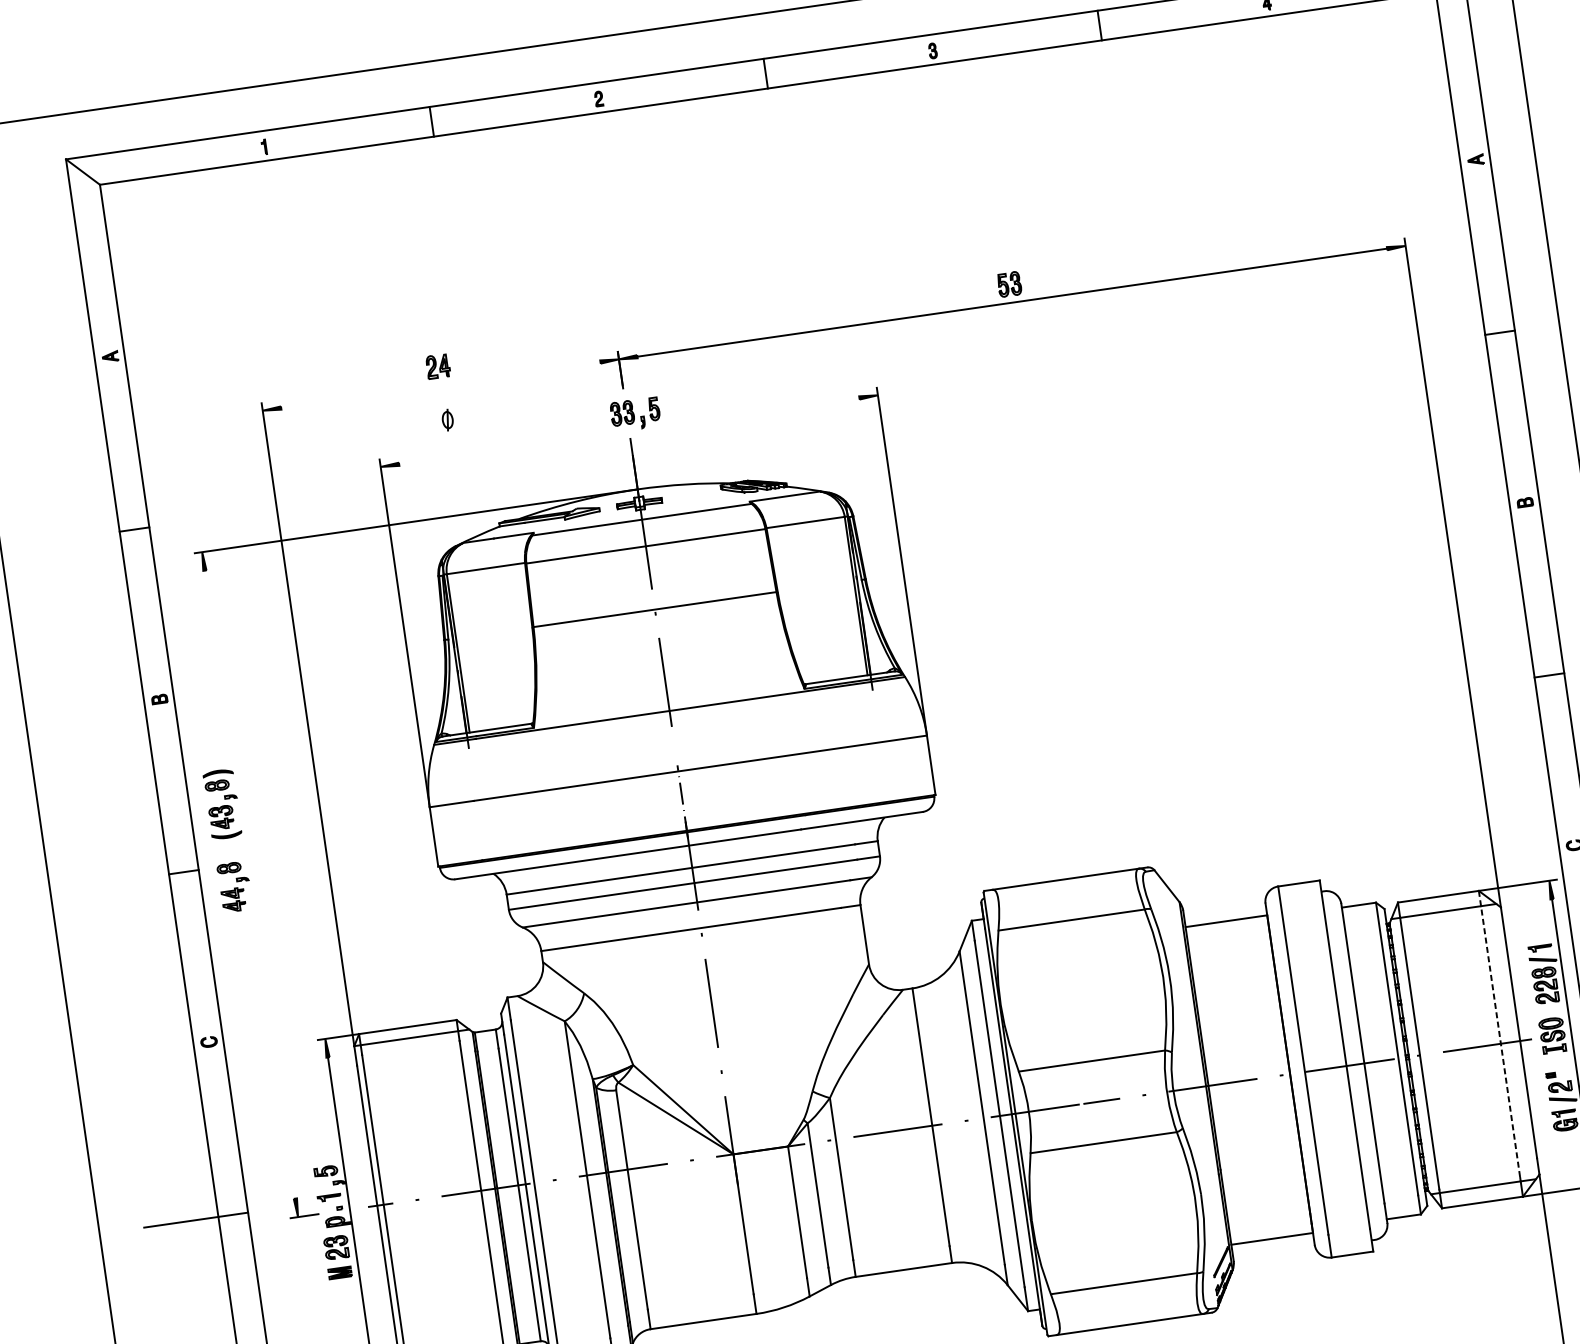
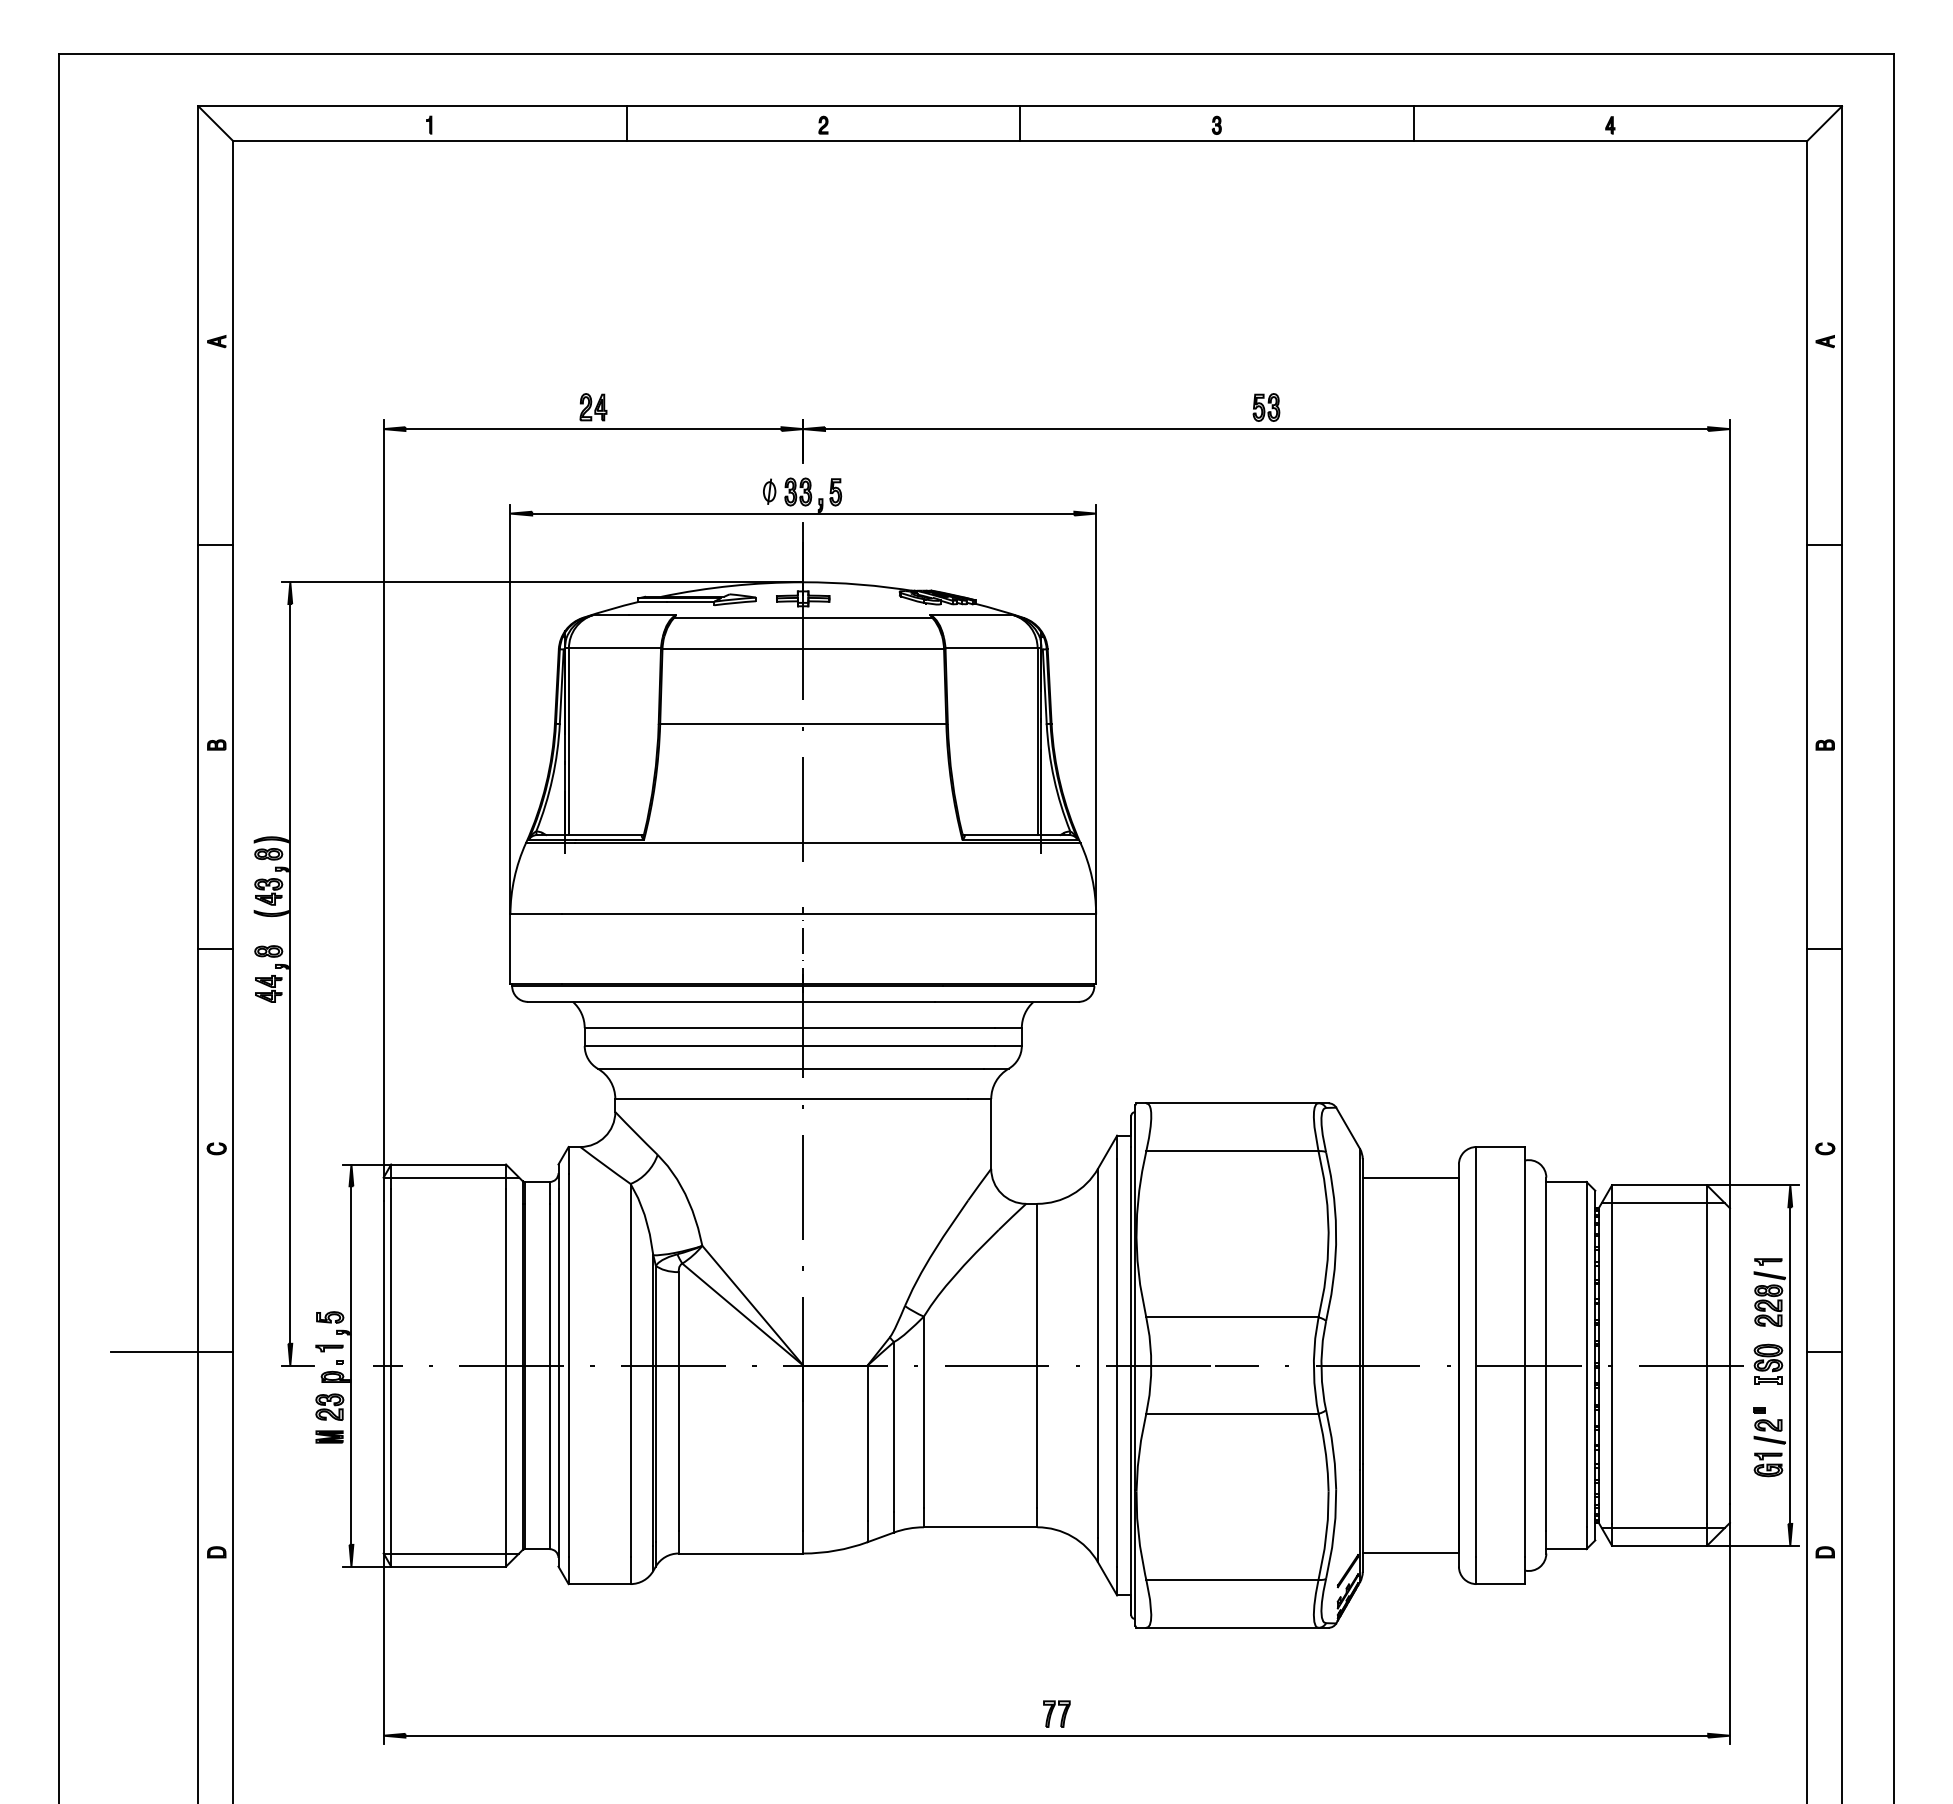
line: (440, 385) -> (593, 429), added
part: (447, 419) -> (769, 491), moved
line: (629, 430) -> (803, 513), added
line: (250, 884) -> (290, 973), added
line: (1499, 1035) -> (1707, 1355), dashed -> solid

